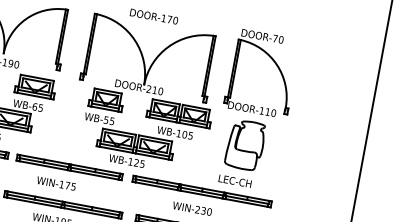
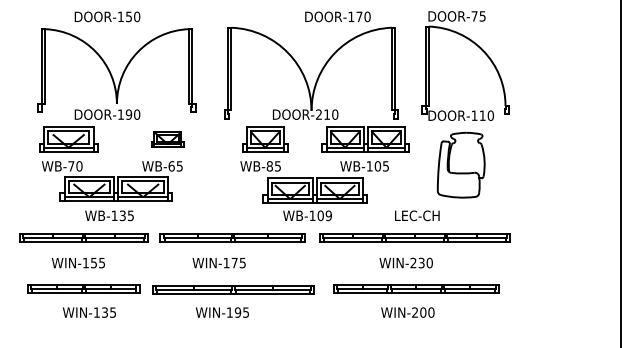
text: (153, 16) -> (337, 16), moved
text: (281, 39) -> (482, 16), DOOR-70 -> DOOR-75
part: (35, 86) -> (167, 139), size x0.6
text: (106, 120) -> (269, 166), WB-55 -> WB-85
text: (139, 163) -> (324, 215), WB-125 -> WB-109
text: (235, 181) -> (417, 215), moved

